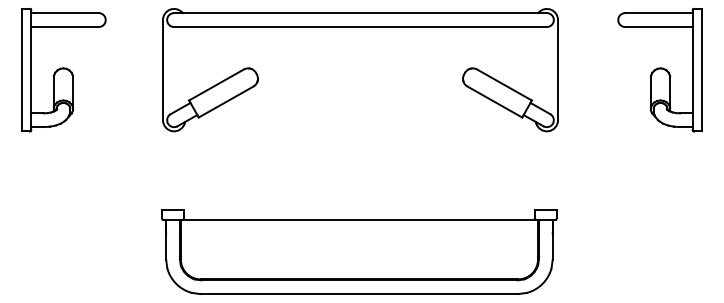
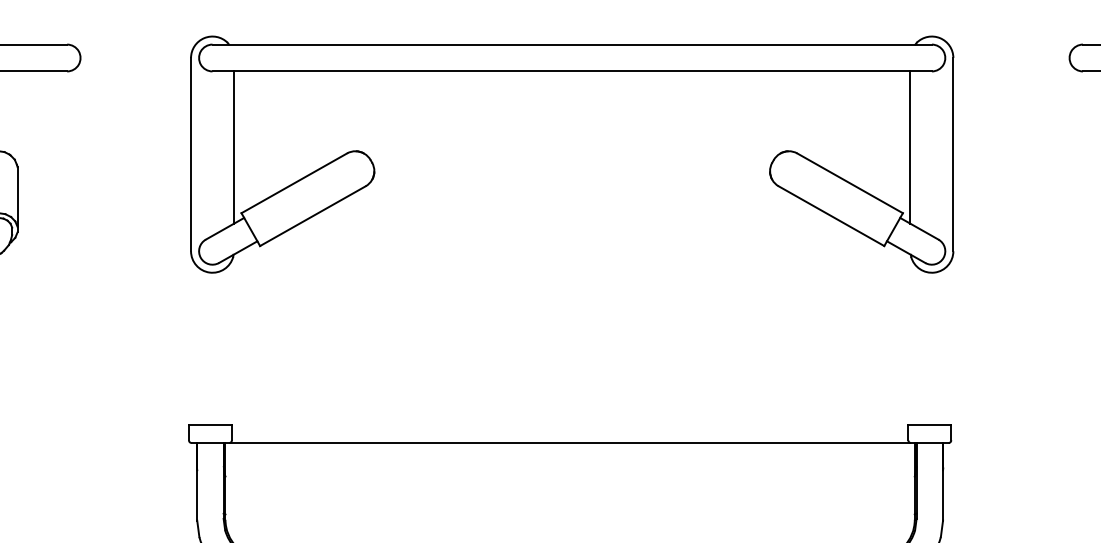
line: (185, 66) -> (234, 147), added
line: (535, 66) -> (909, 147), added

